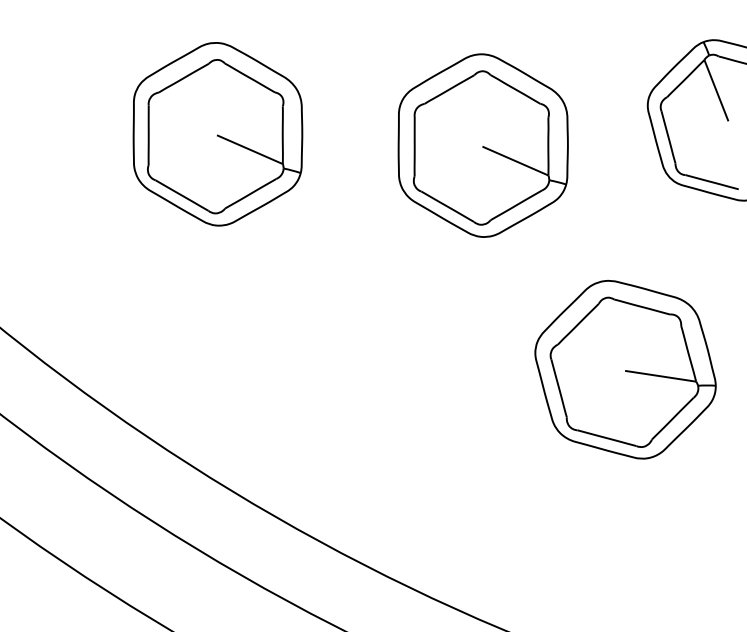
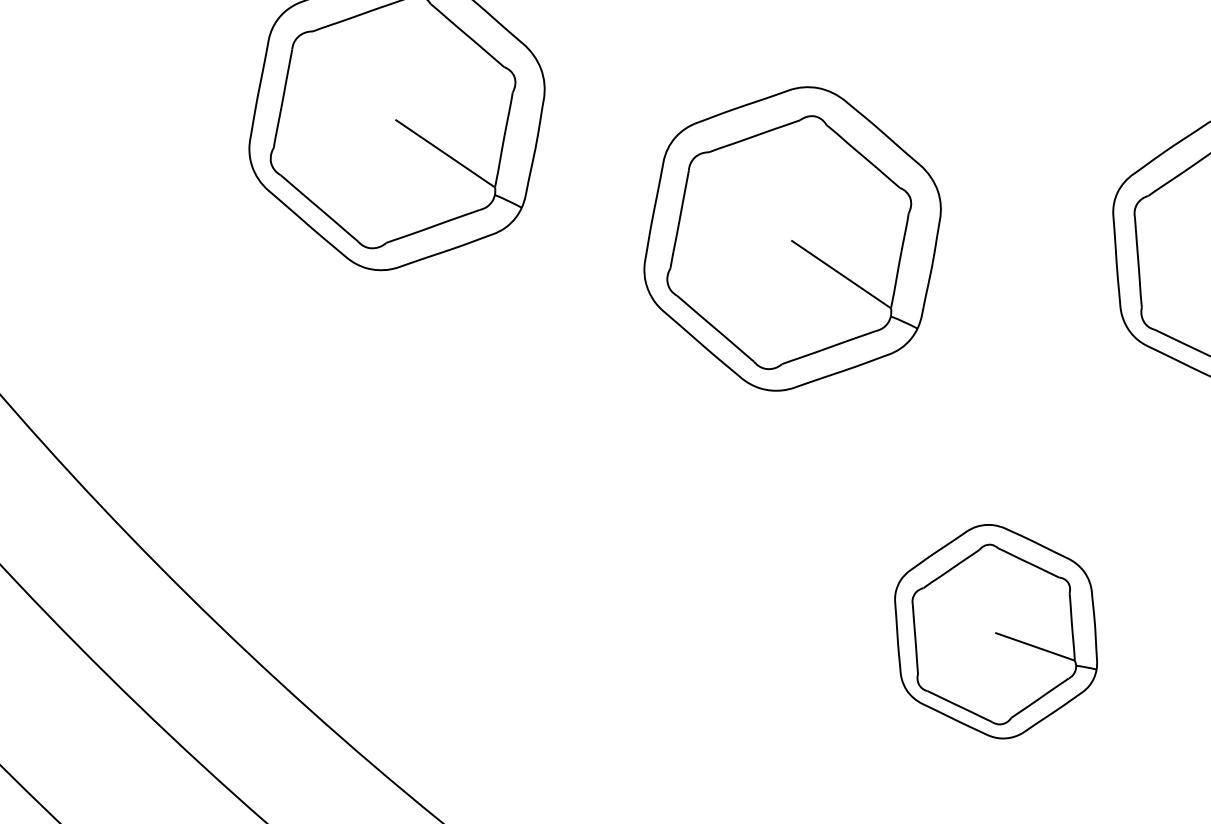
part: (482, 145) -> (791, 238), moved
part: (625, 369) -> (996, 631), size x0.7

